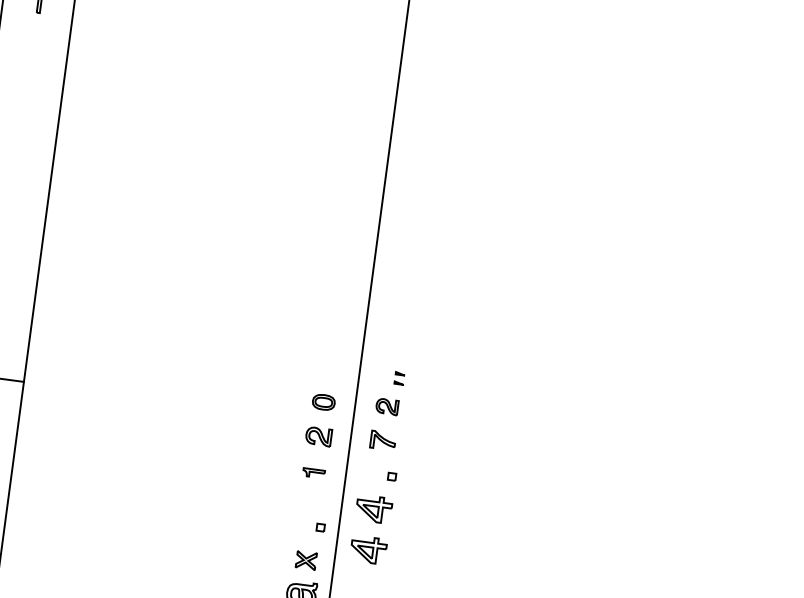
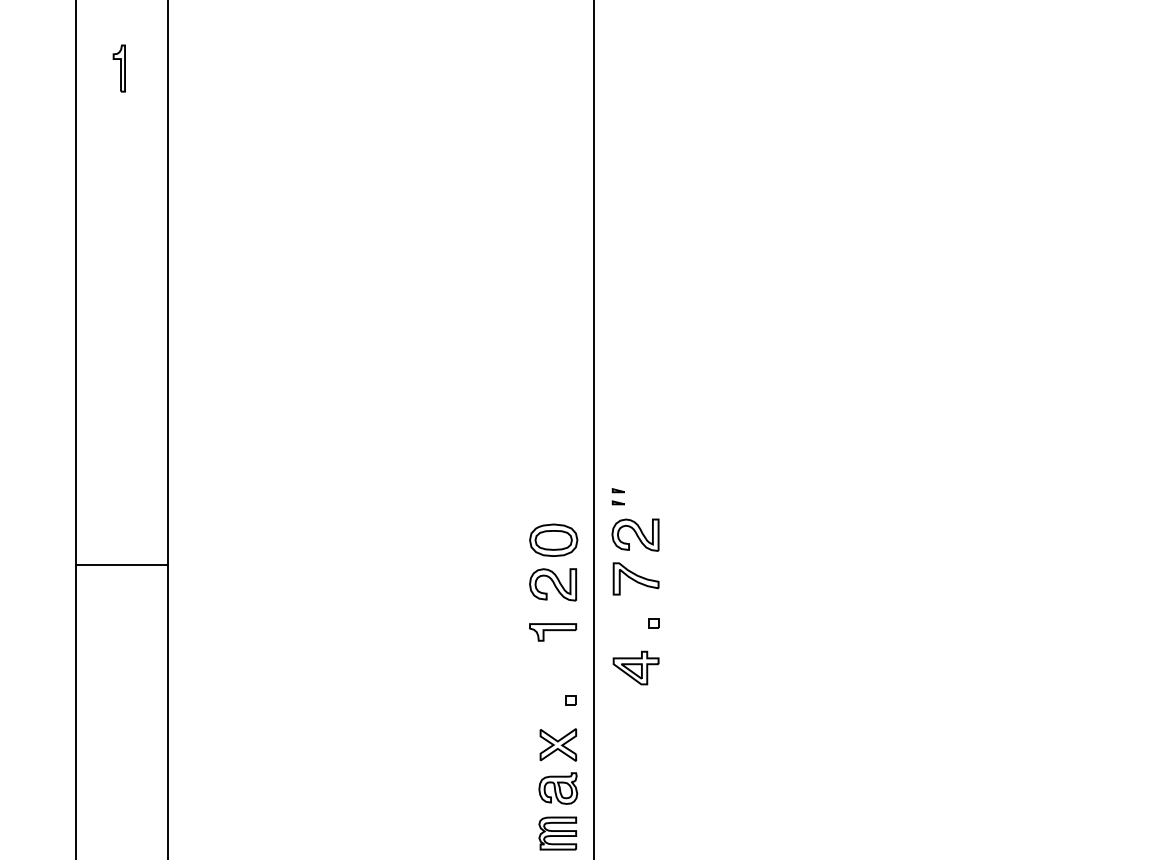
part: (398, 378) -> (617, 496), moved
part: (323, 401) -> (553, 539), size x1.67
part: (387, 406) -> (635, 534), size x1.67
part: (319, 436) -> (553, 584), size x1.43
part: (382, 440) -> (635, 578), size x1.43
part: (314, 473) -> (553, 632), size x1.67
part: (368, 549) -> (635, 720), removed
part: (306, 560) -> (558, 744), size x1.43

